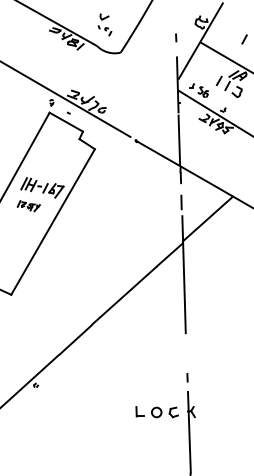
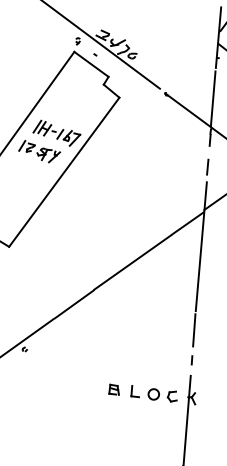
part: (28, 205) -> (39, 151), size x1.67
line: (186, 350) -> (194, 330), added
part: (120, 412) -> (114, 389), added

